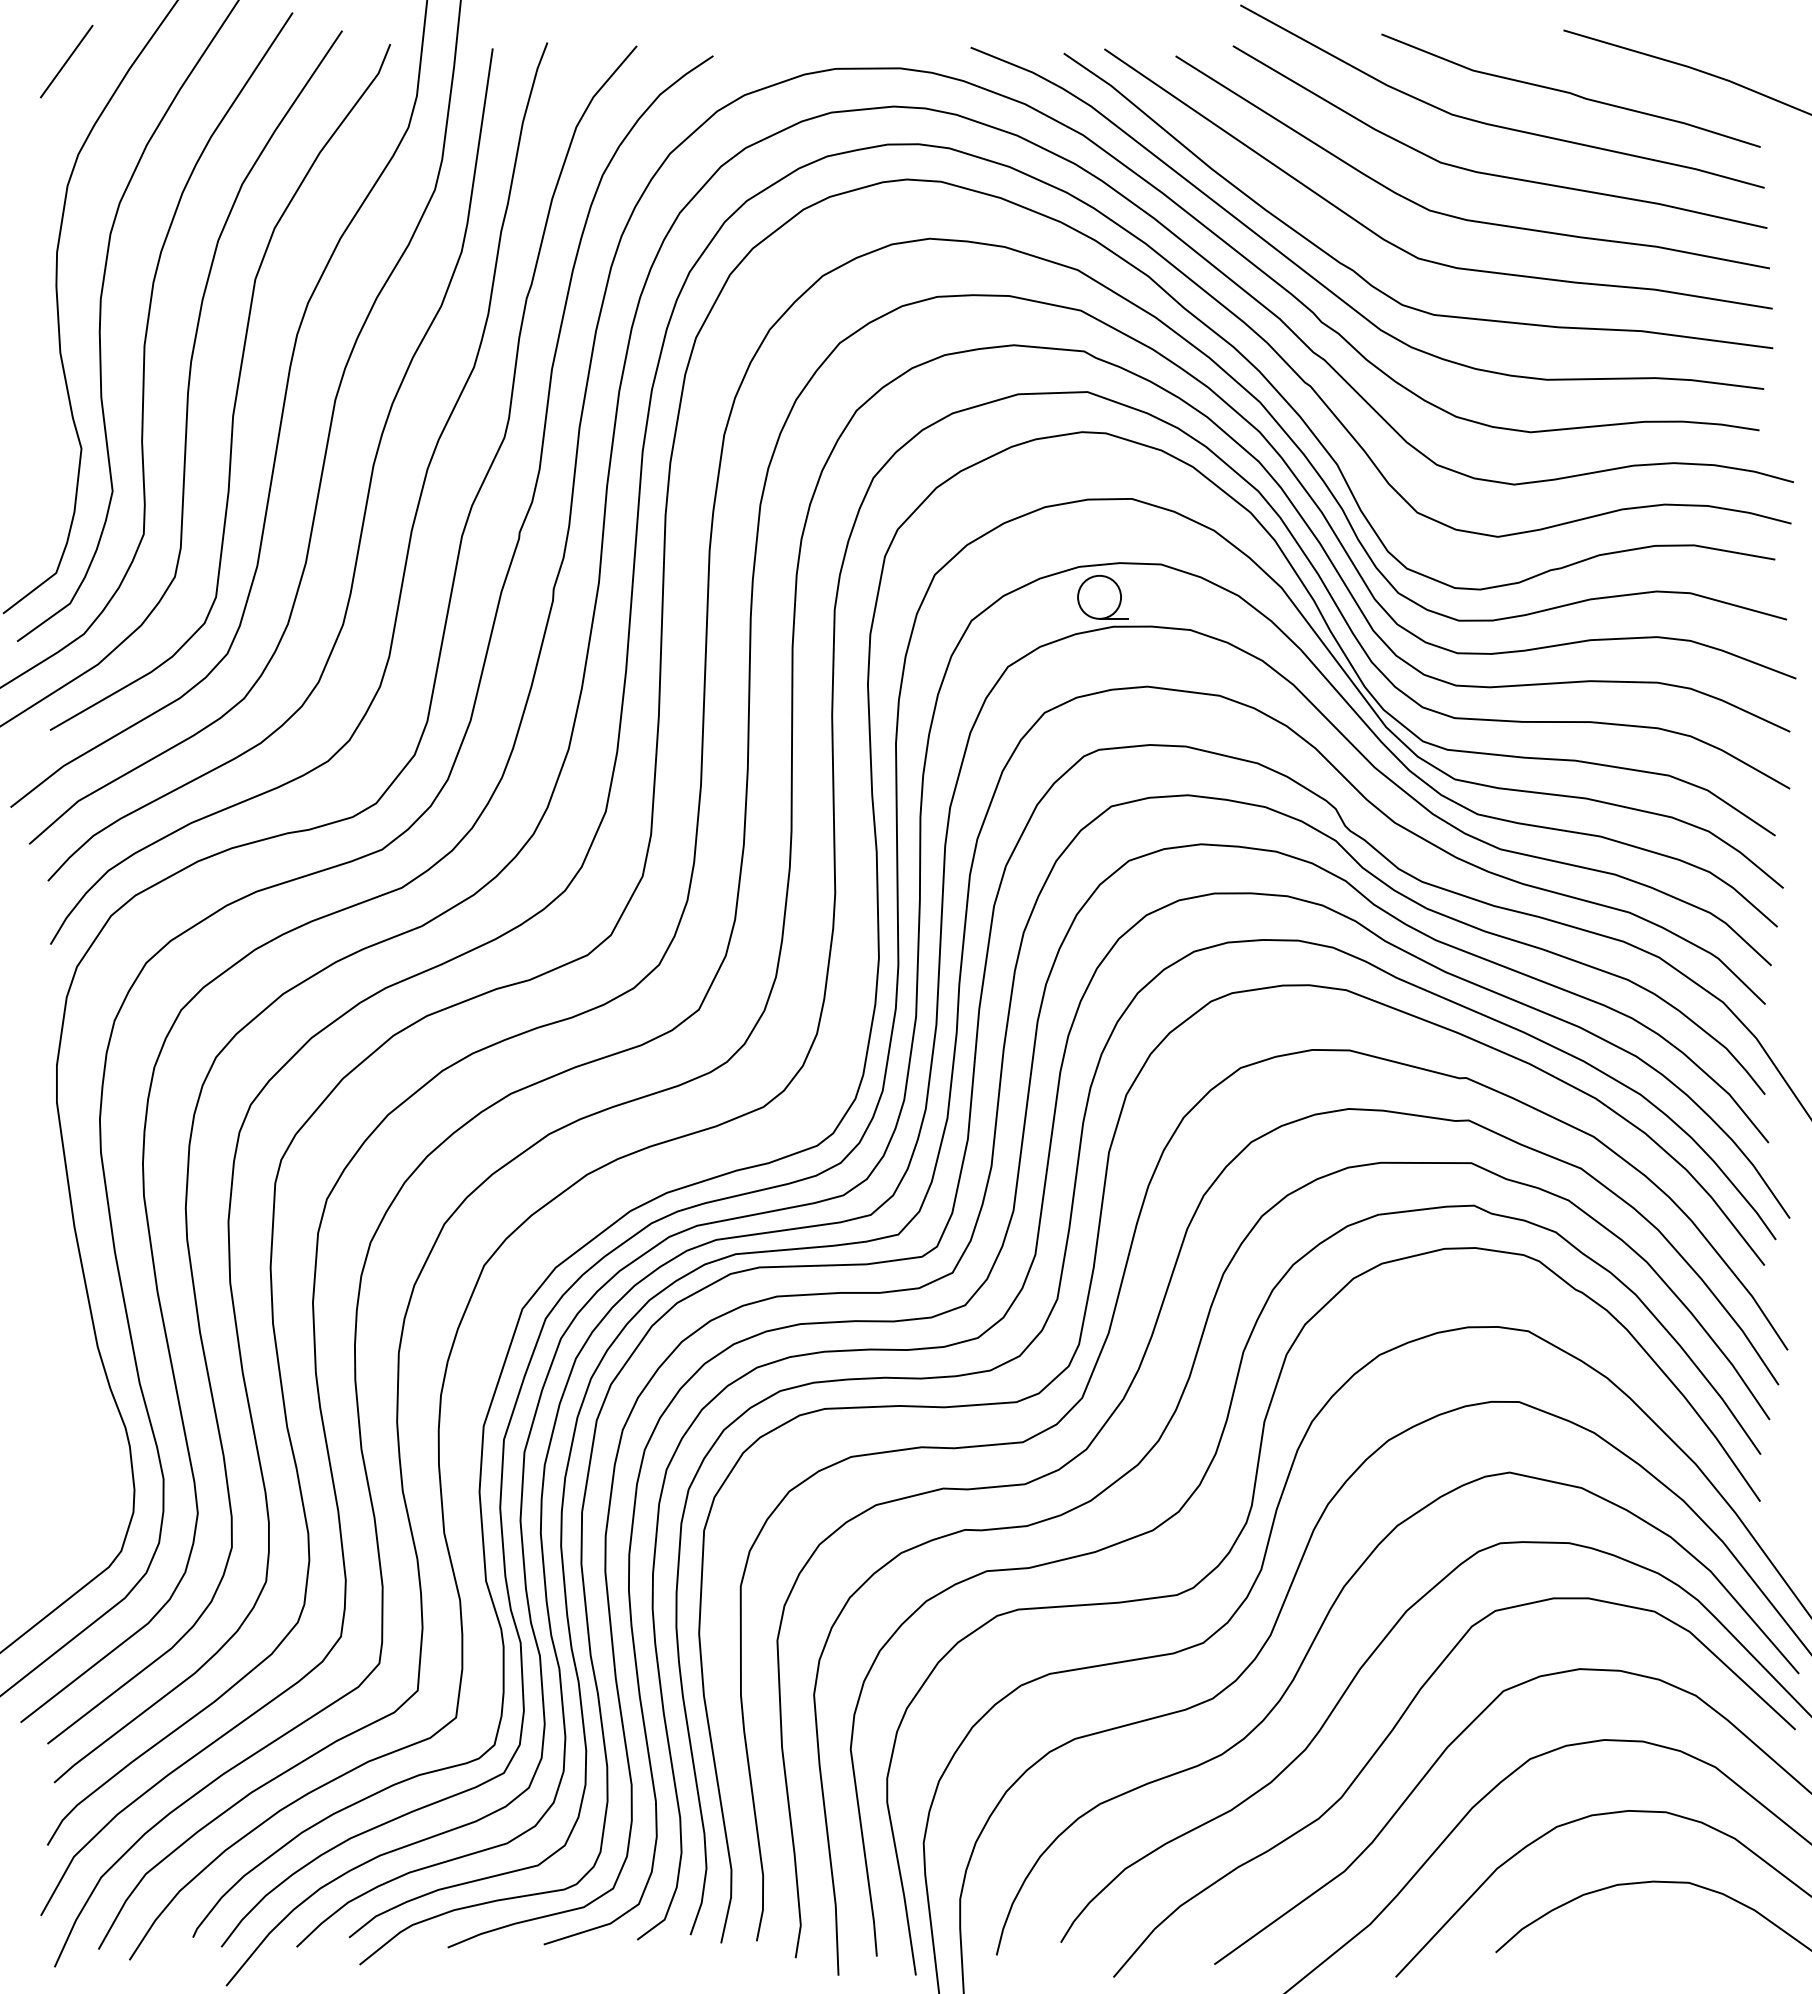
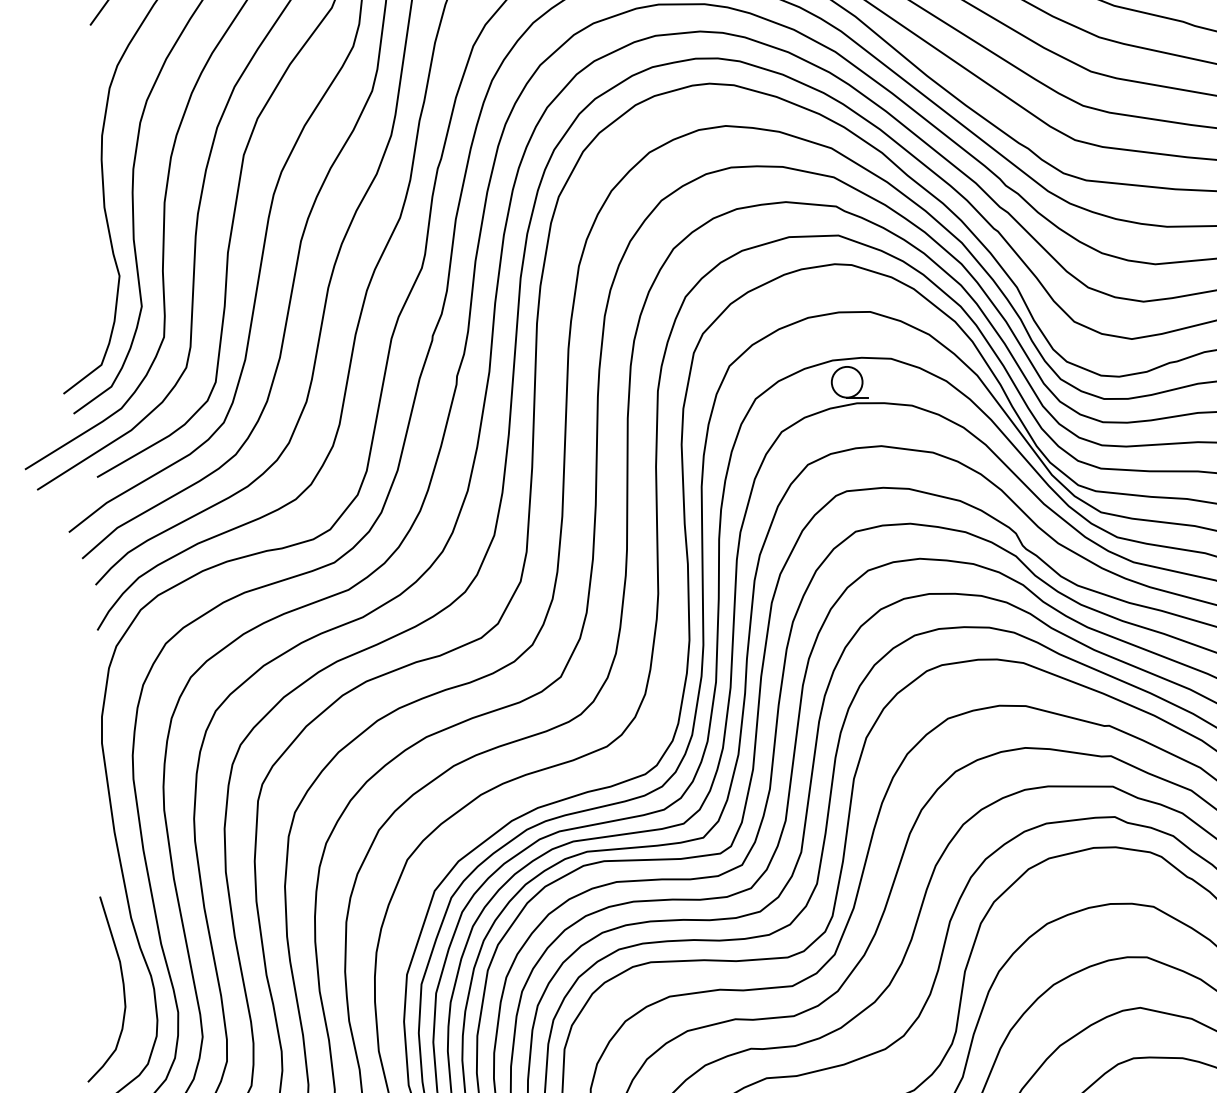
curve: (86, 1446) -> (123, 989), added

